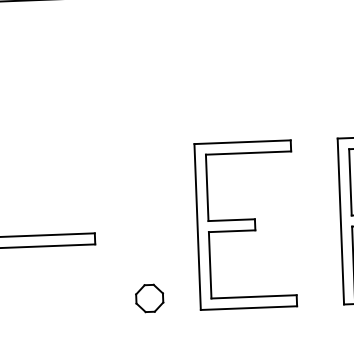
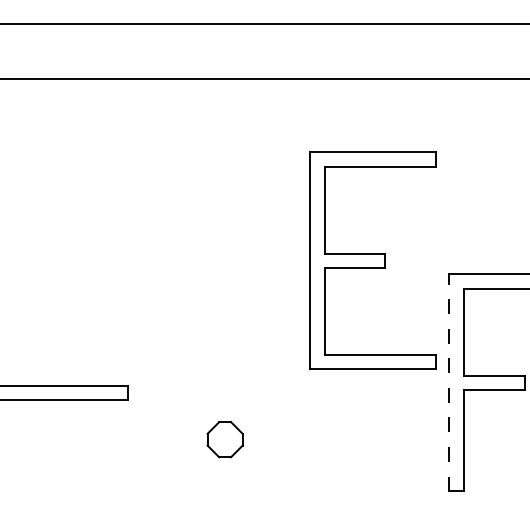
line: (340, 221) -> (449, 382), solid -> dashed
part: (245, 224) -> (372, 260), moved
part: (149, 298) -> (224, 439), moved

